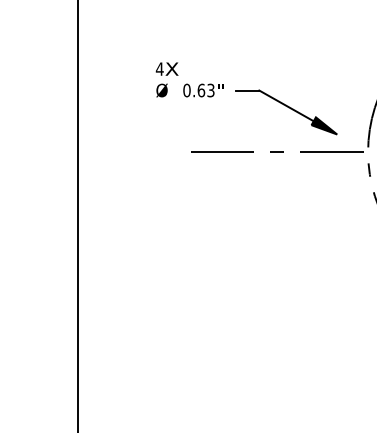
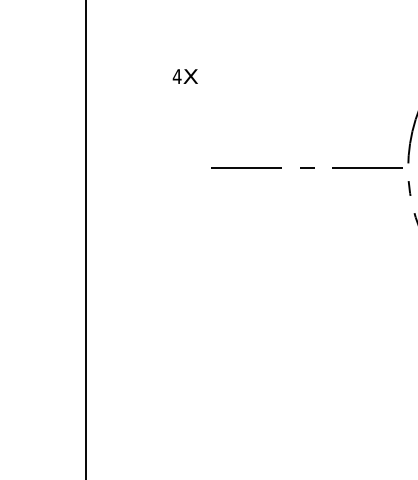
part: (246, 91) -> (273, 101), removed

